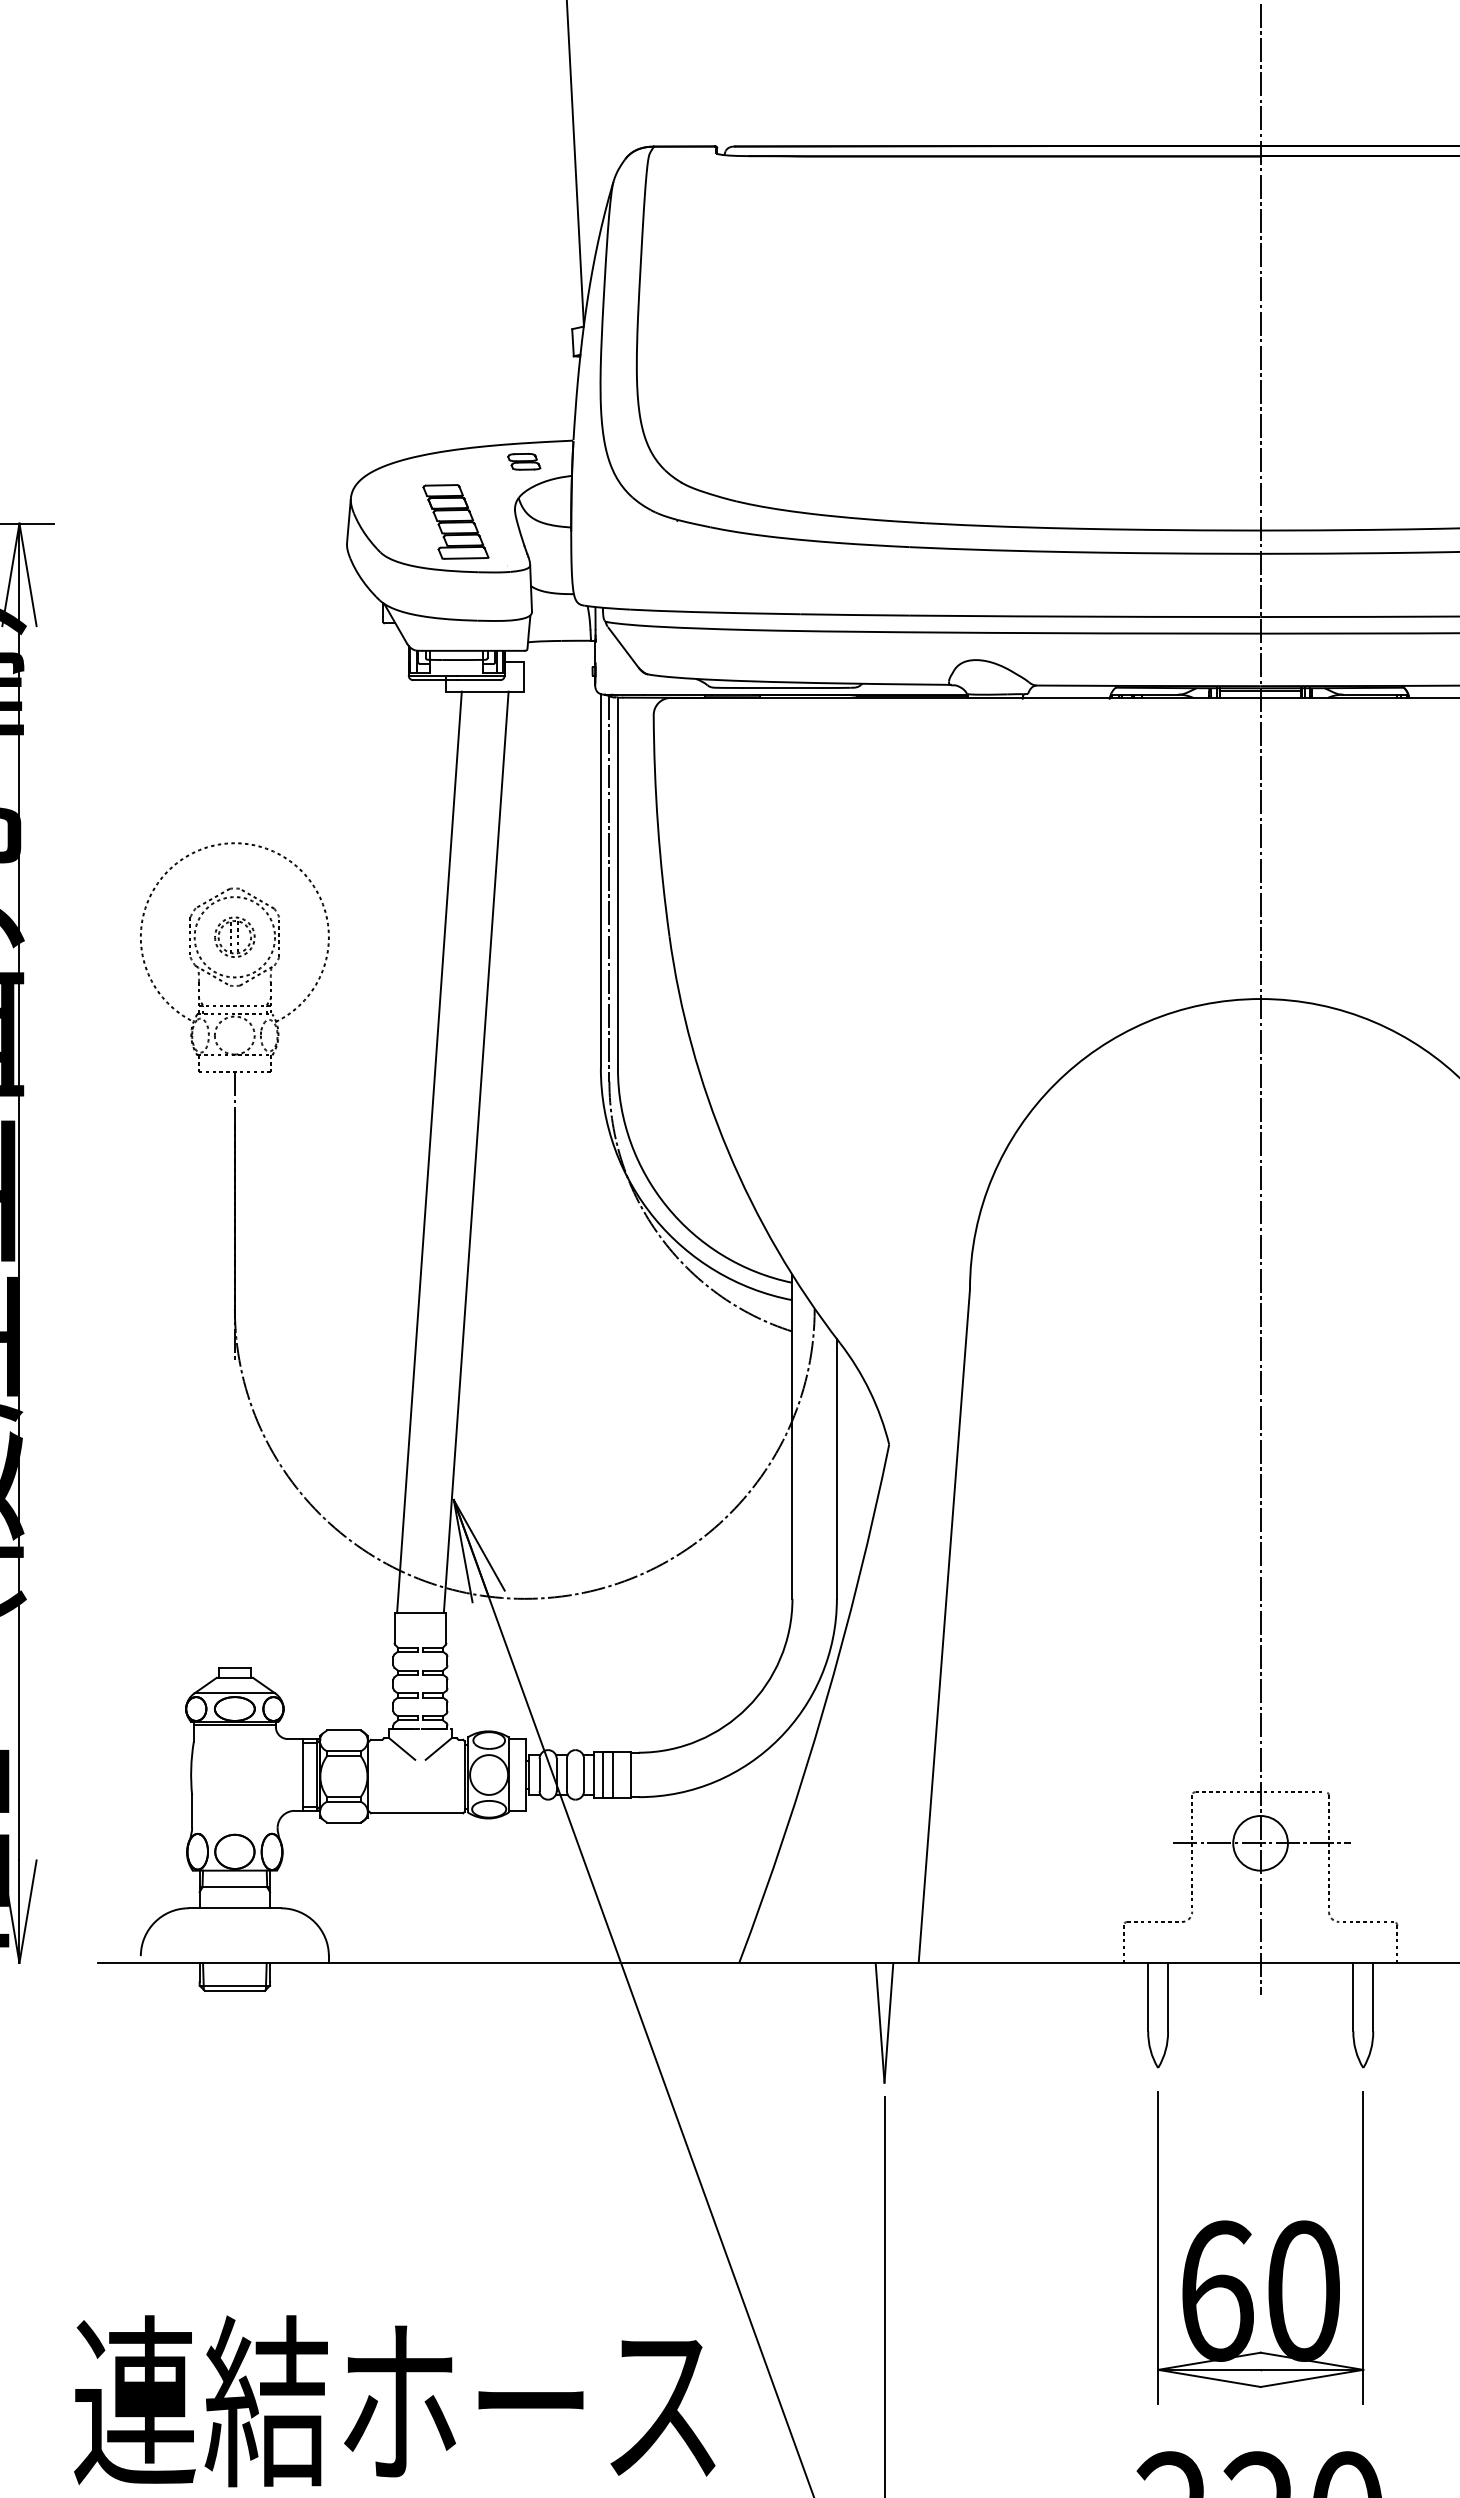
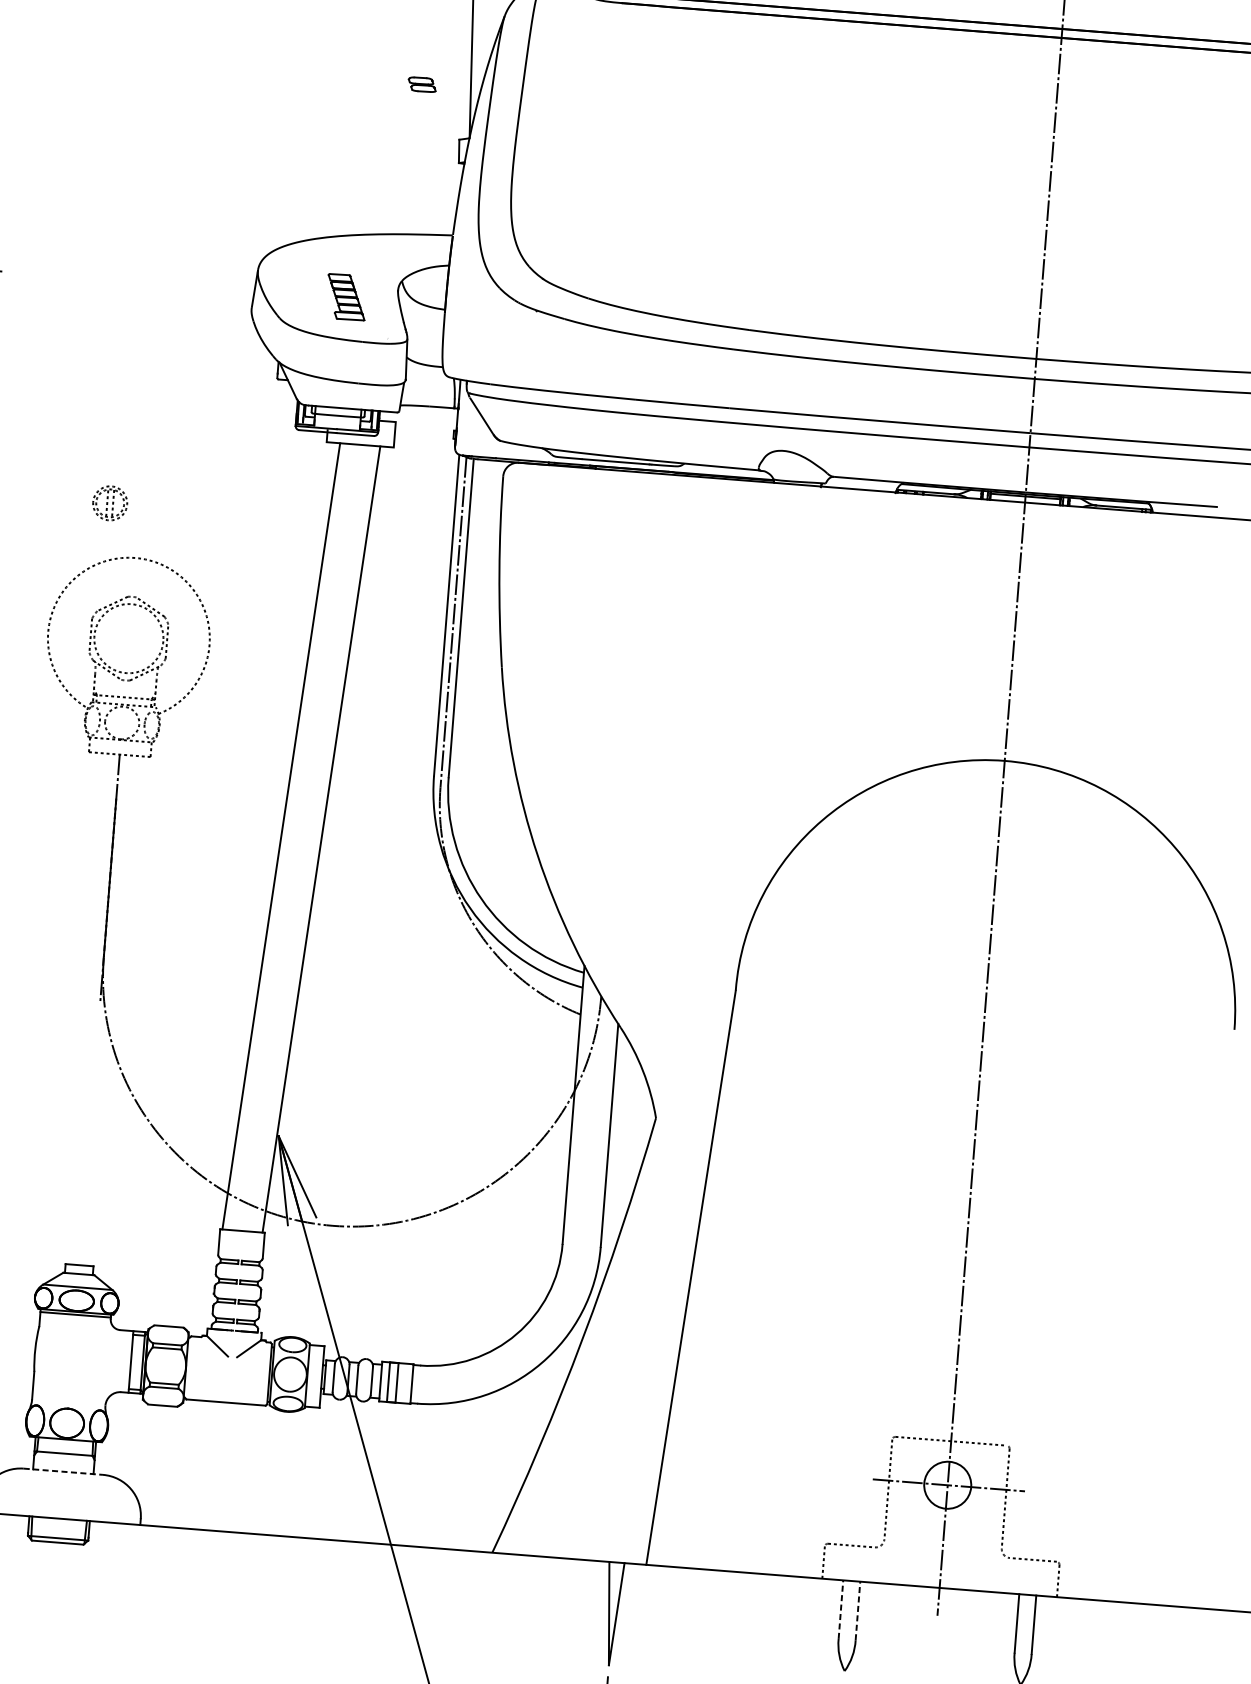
part: (524, 461) -> (422, 84), moved
part: (455, 521) -> (346, 296), size x0.7
part: (234, 936) -> (109, 502), moved
line: (235, 1908) -> (63, 1471), solid -> dashed
line: (1148, 1996) -> (841, 1609), solid -> dashed
line: (1168, 1996) -> (858, 1610), solid -> dashed

